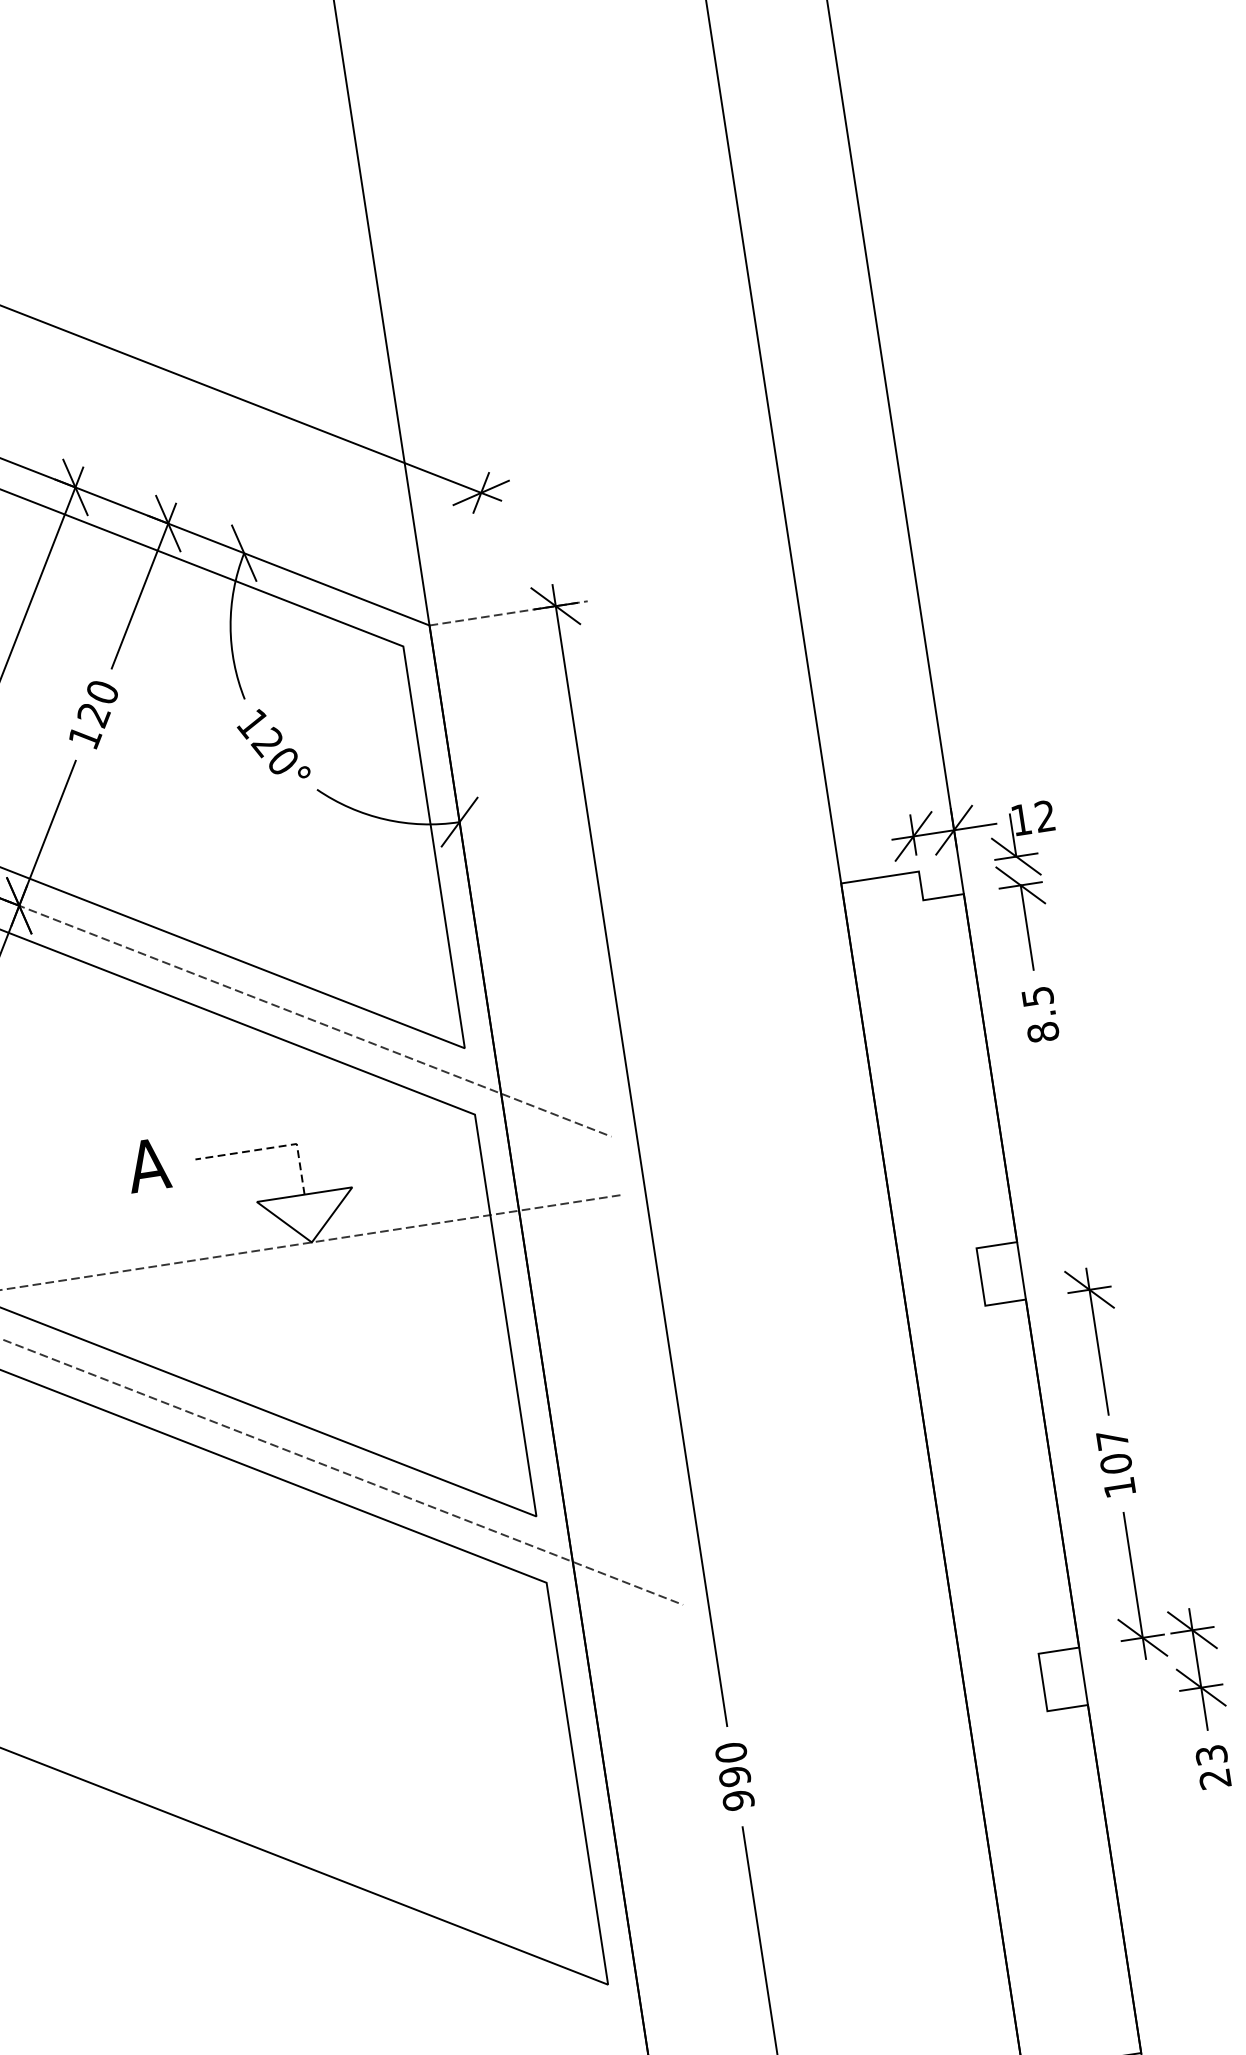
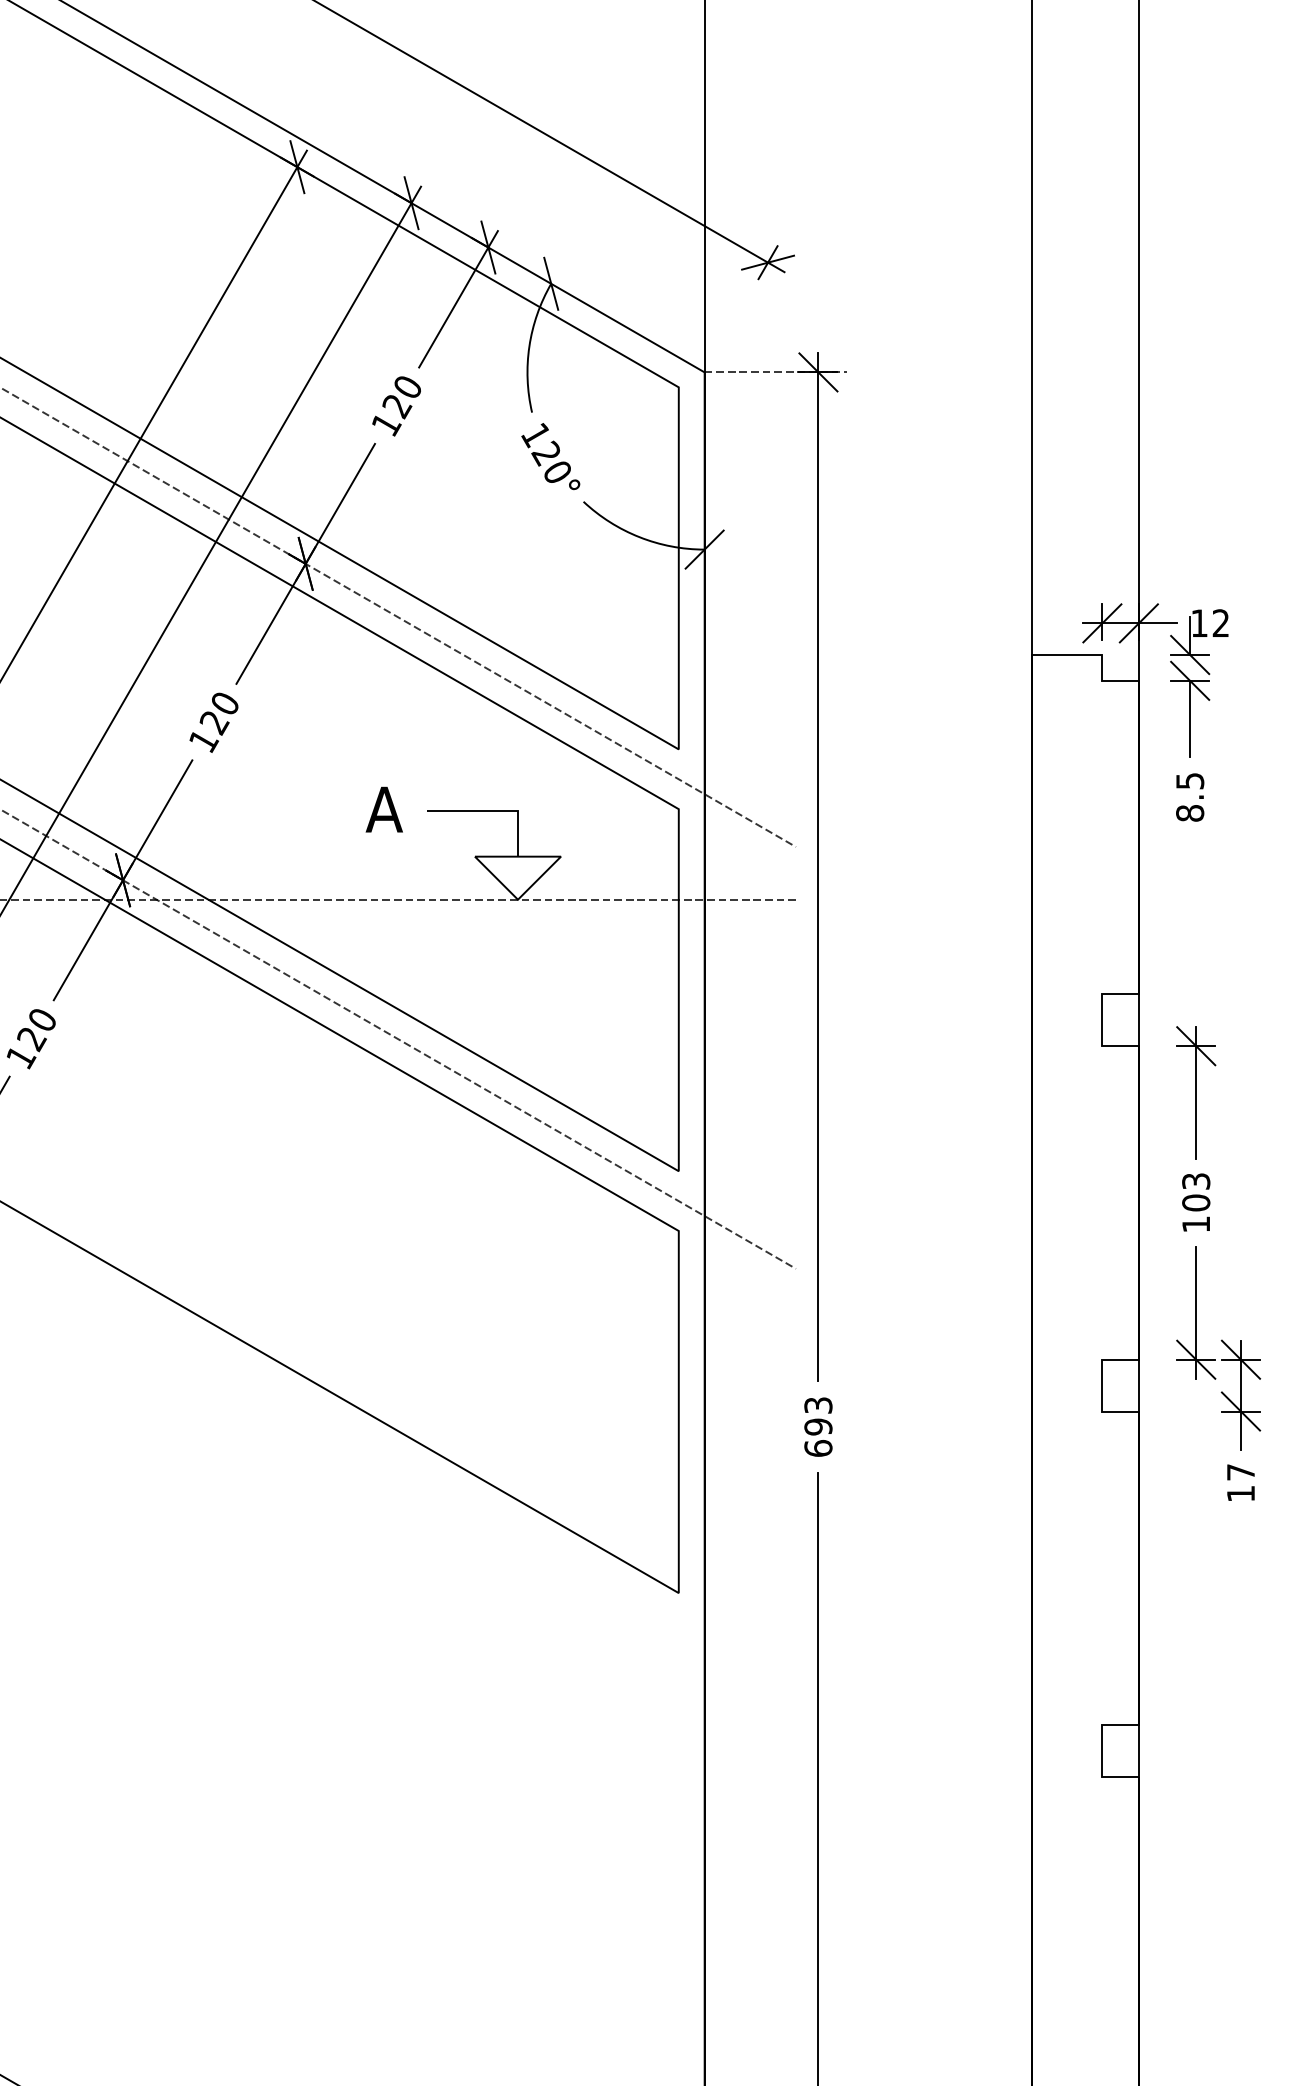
line: (271, 1148) -> (495, 811), dashed -> solid
text: (1112, 1439) -> (1196, 1181), 107 -> 103
text: (1212, 1767) -> (1240, 1483), 23 -> 17
text: (735, 1777) -> (818, 1427), 990 -> 693

